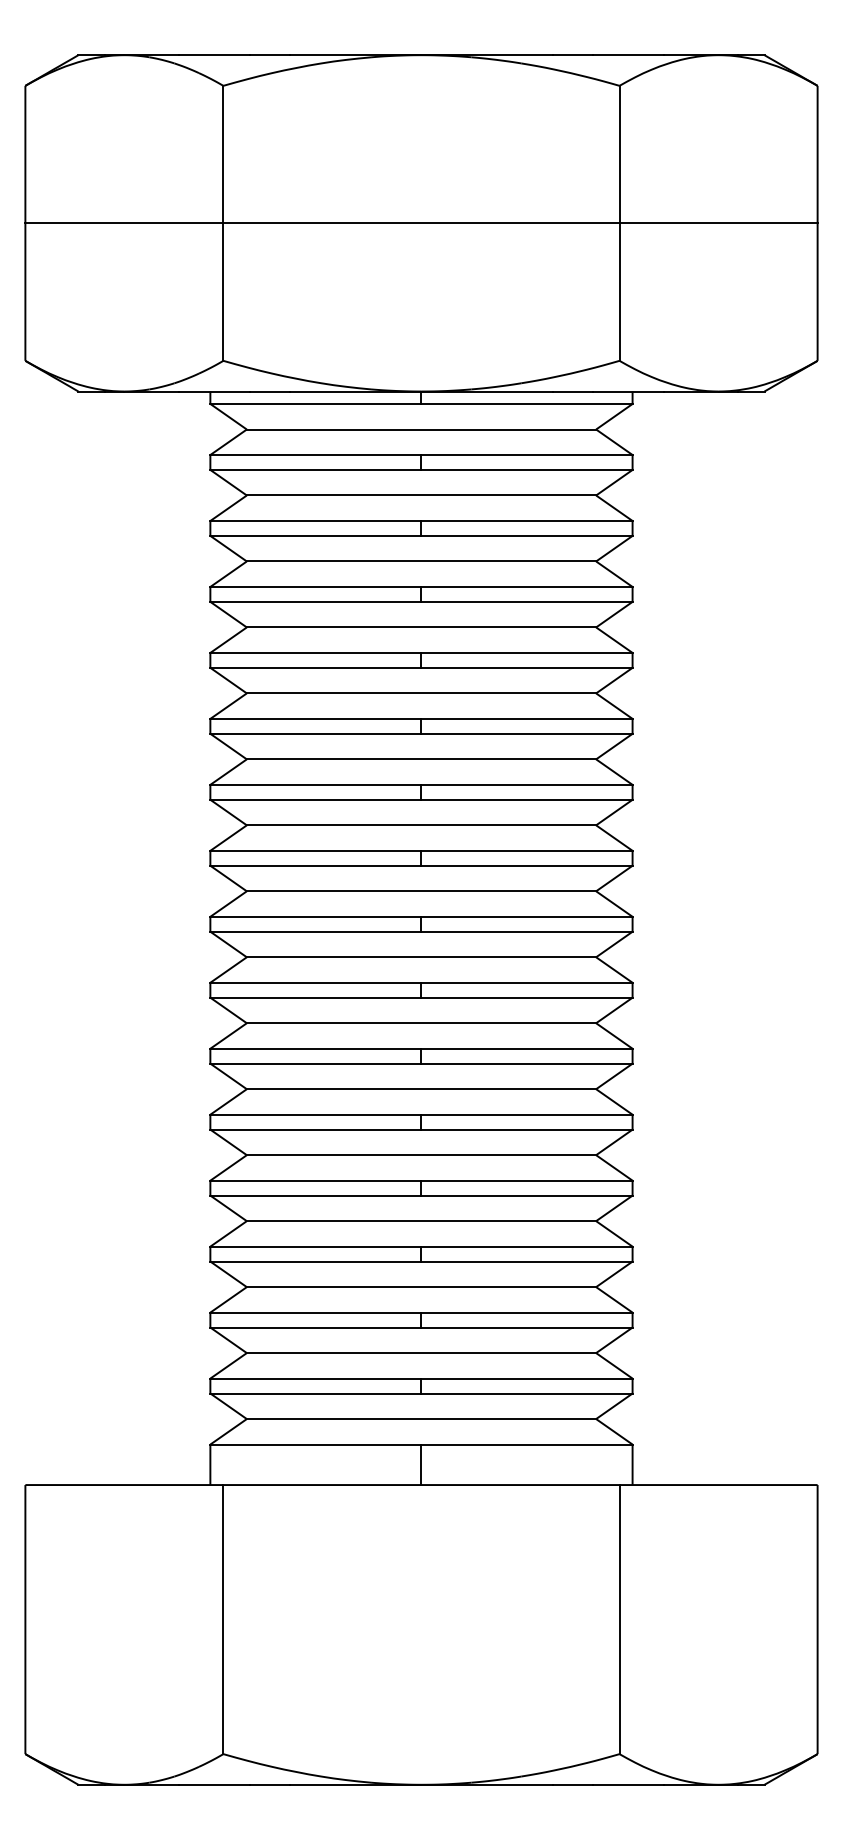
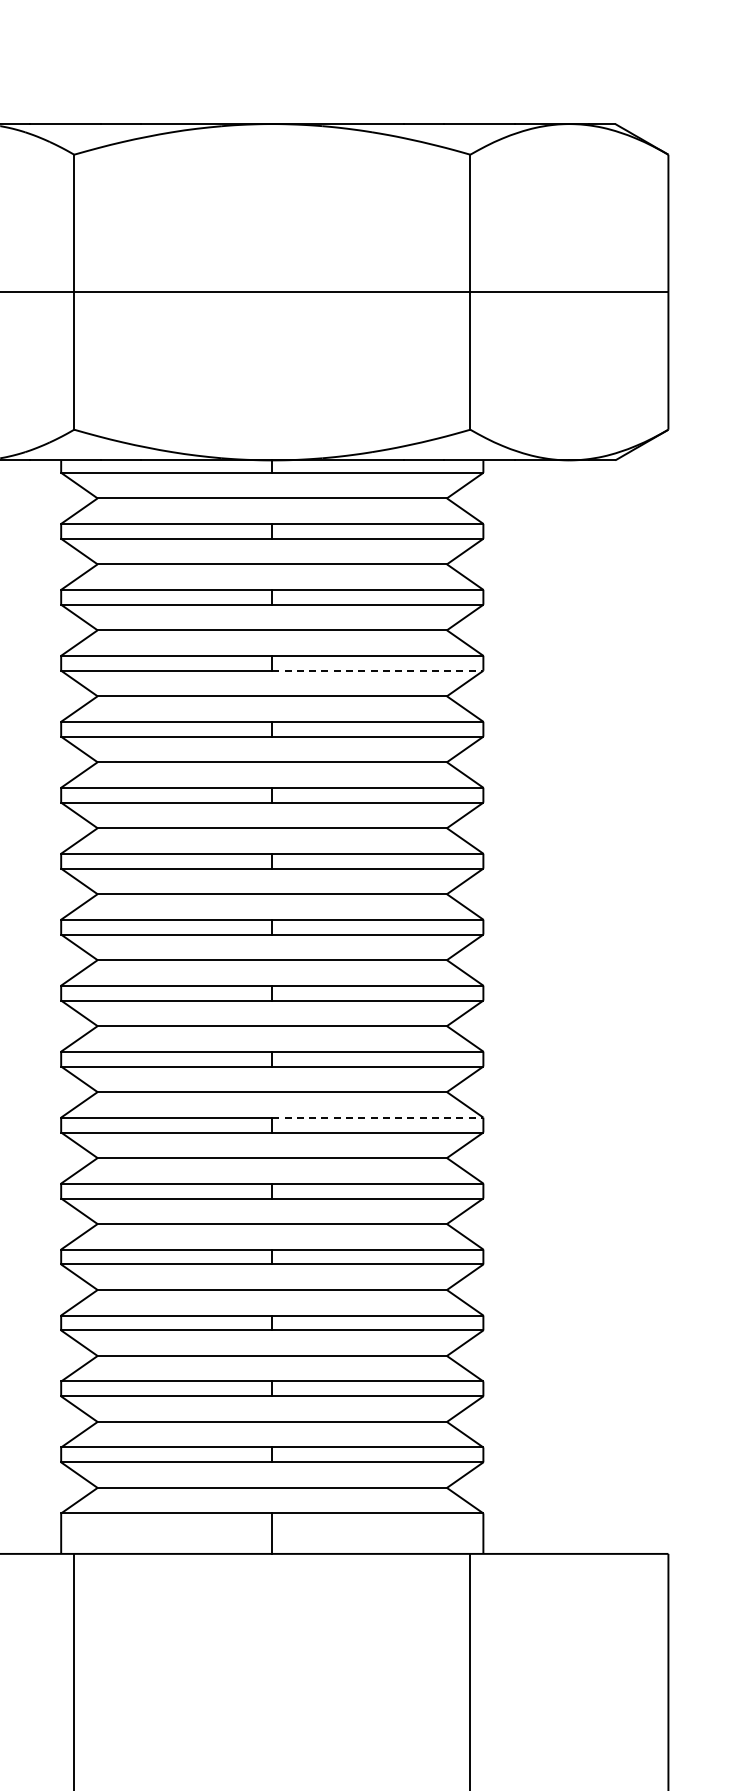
line: (527, 601) -> (378, 670), solid -> dashed
line: (527, 1048) -> (378, 1117), solid -> dashed

